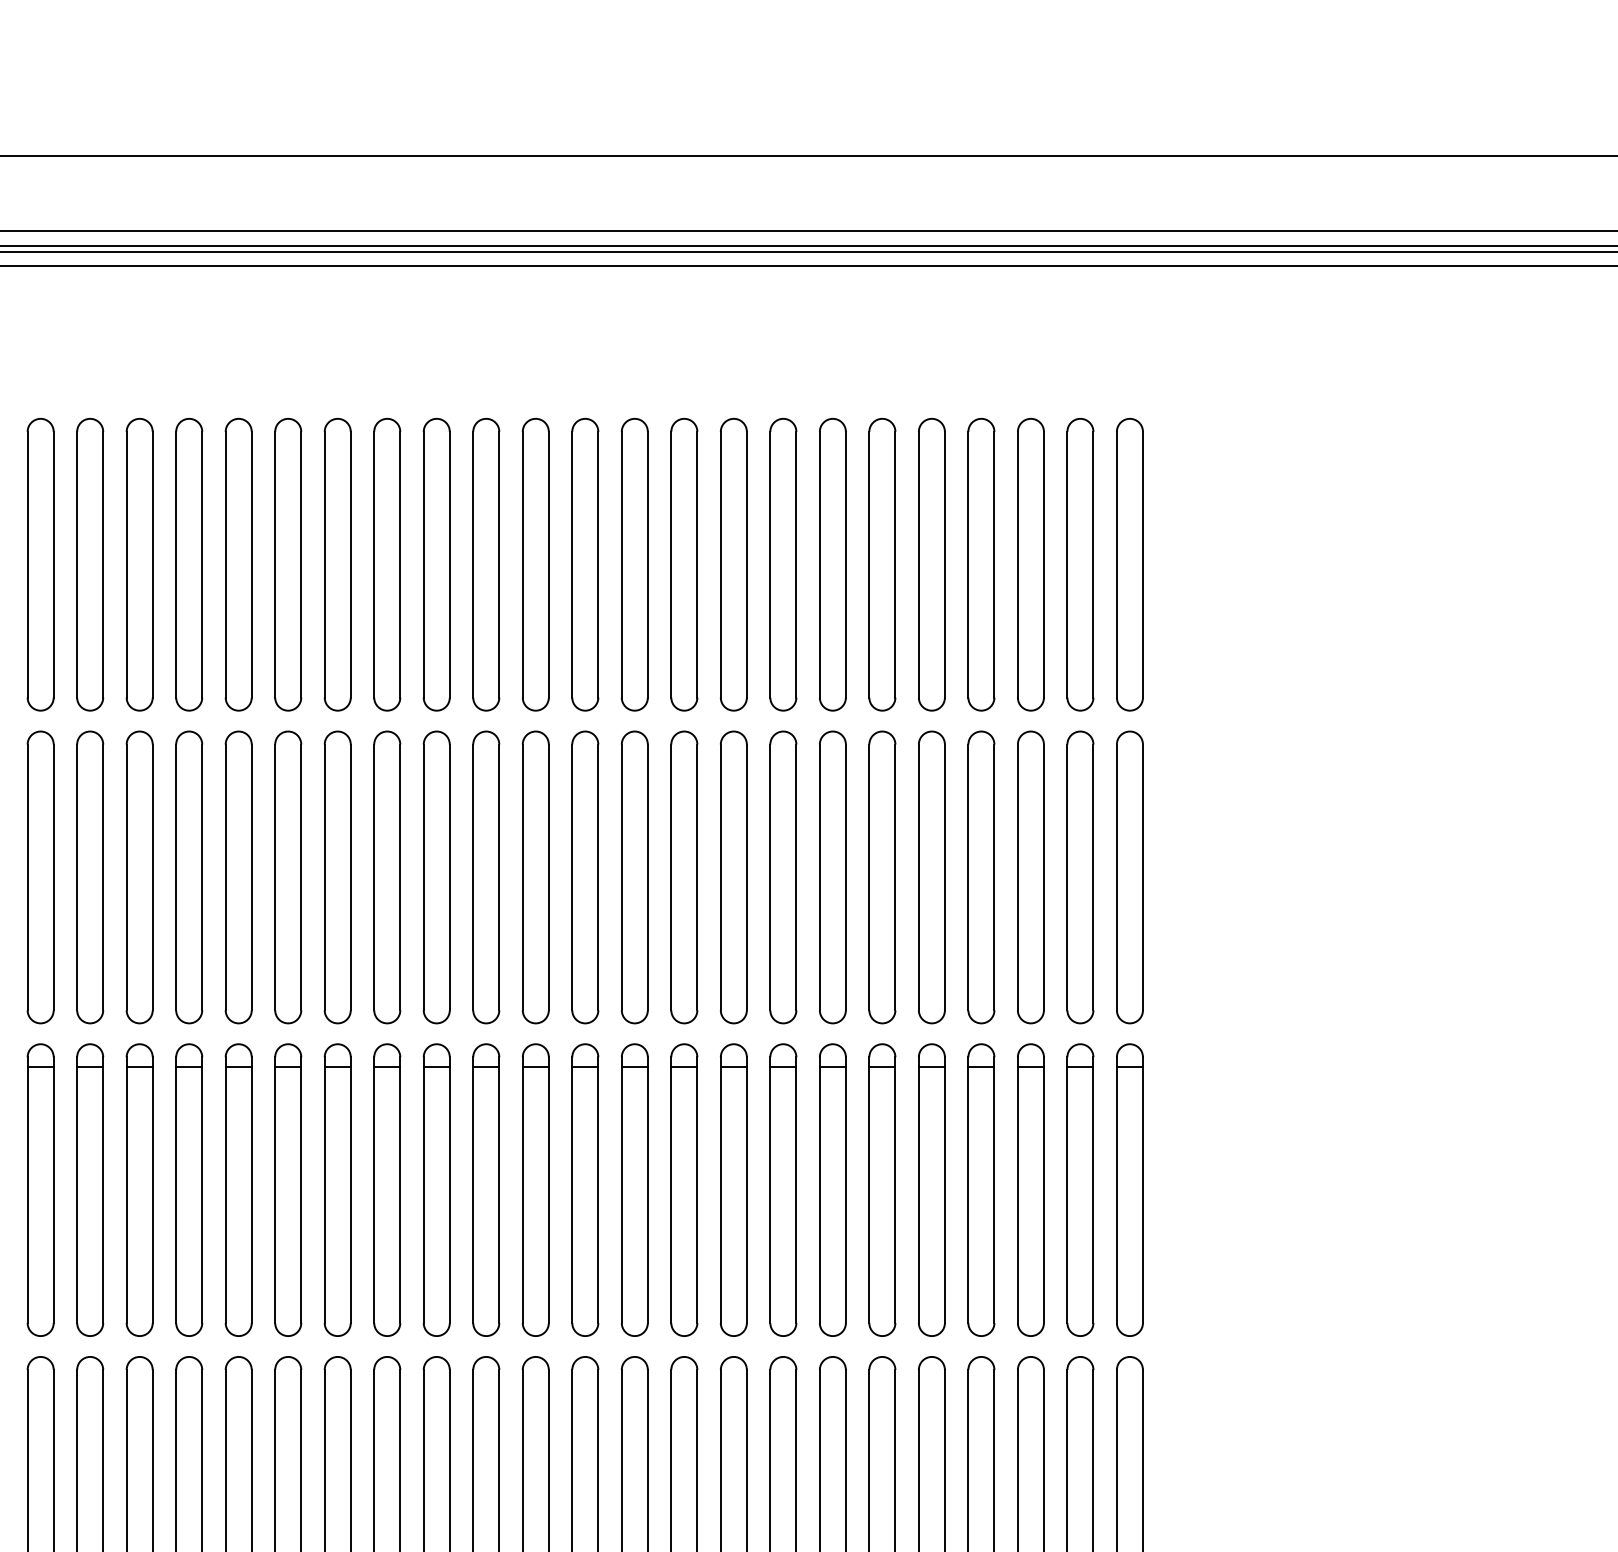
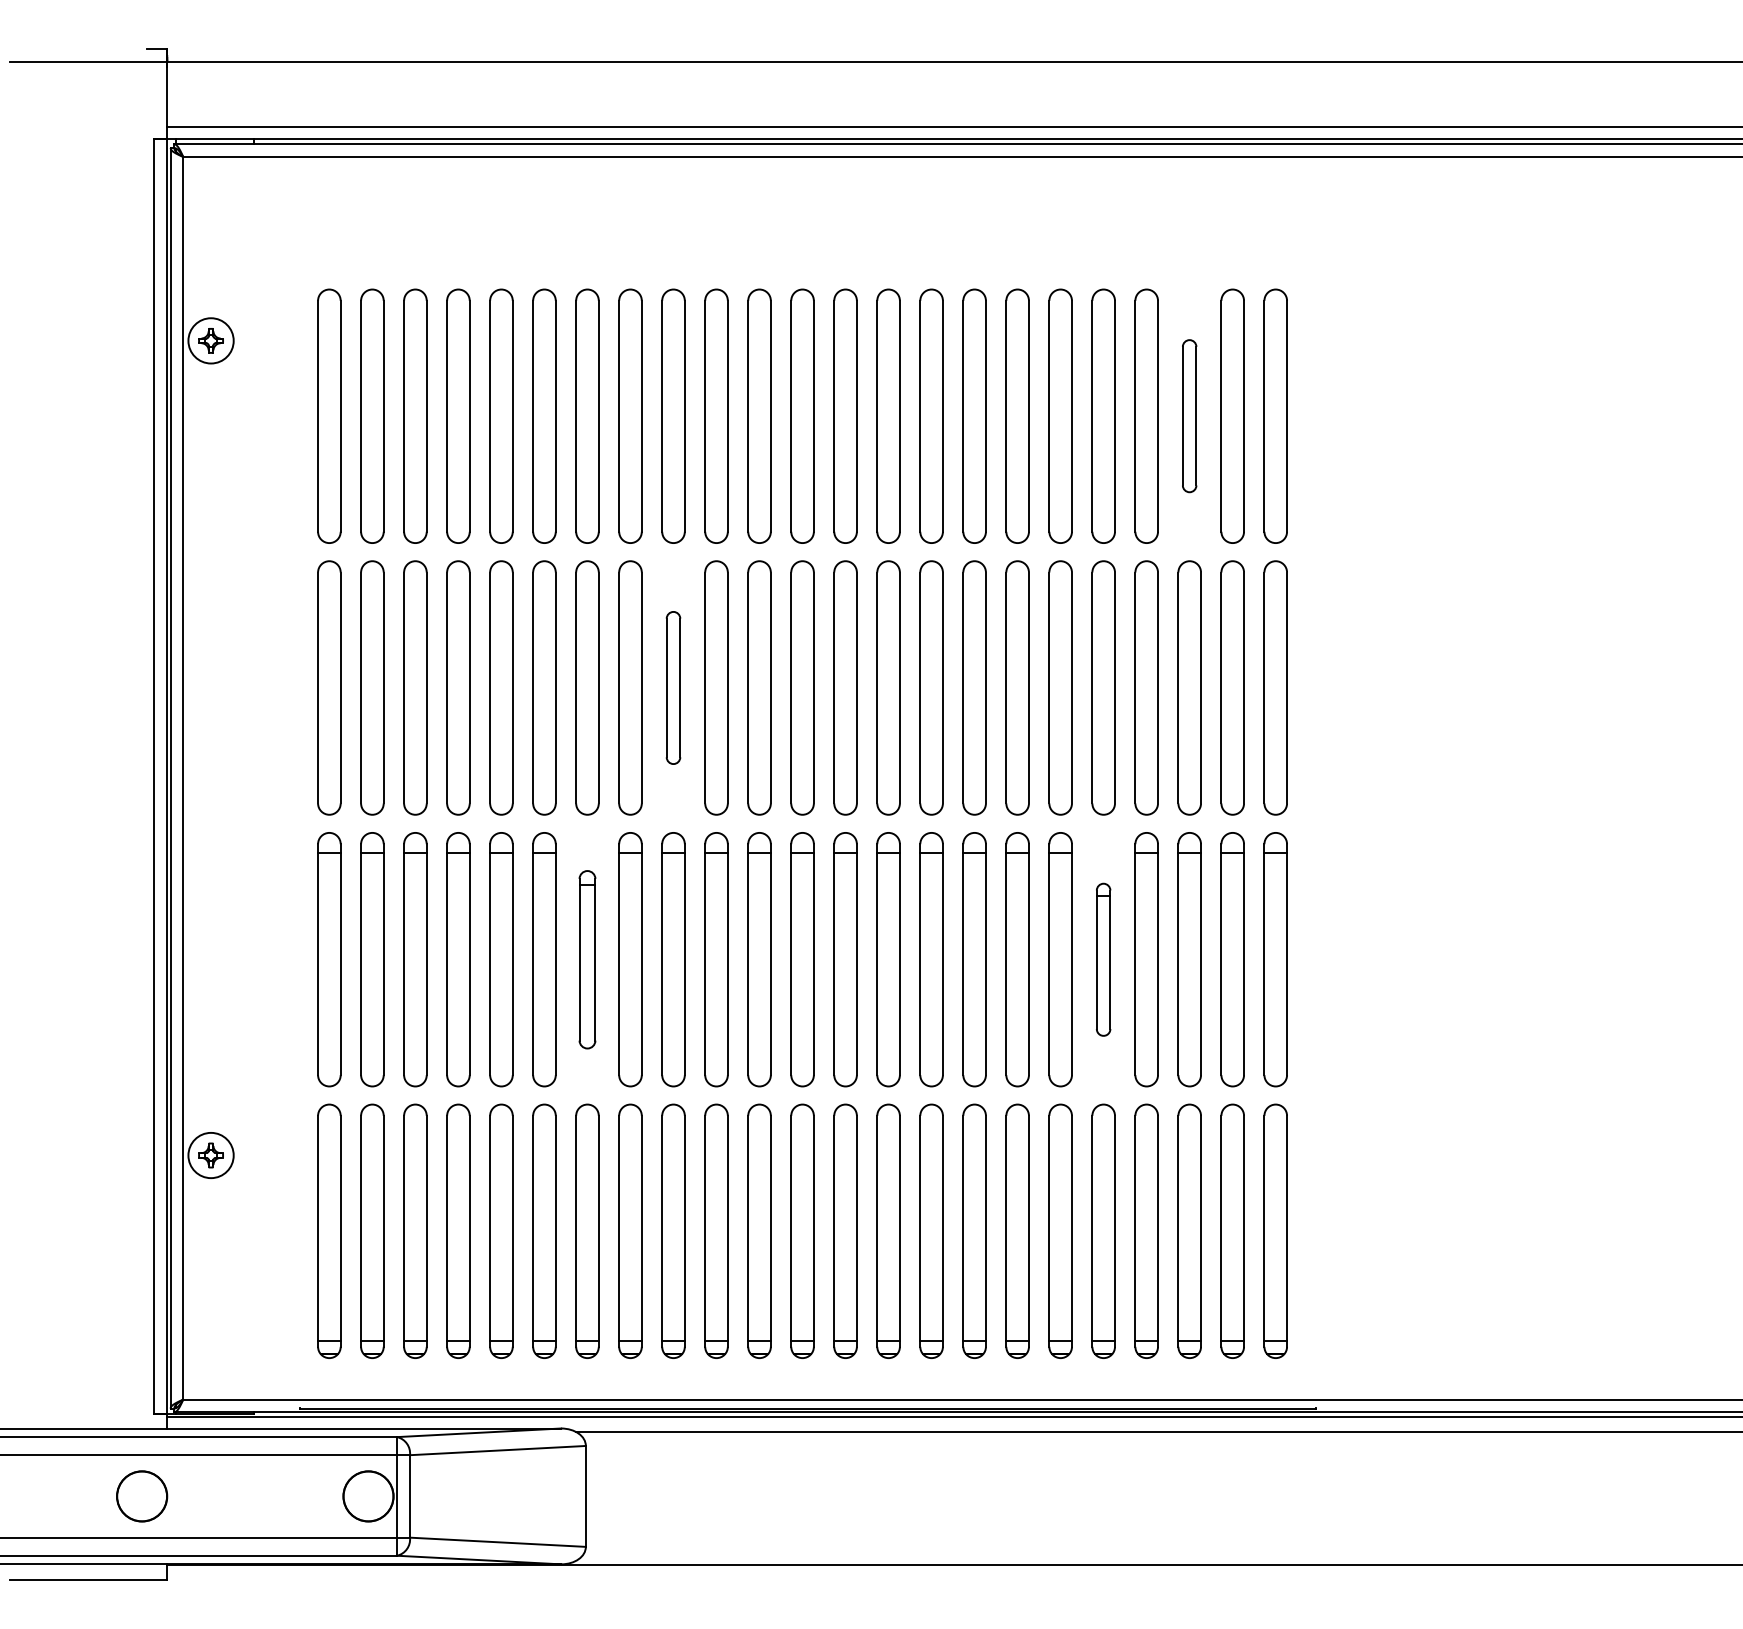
part: (1030, 563) -> (1189, 415), size x0.6
part: (436, 876) -> (673, 687), size x0.6
part: (337, 1189) -> (587, 959), size x0.7
part: (931, 1189) -> (1103, 959), size x0.6

